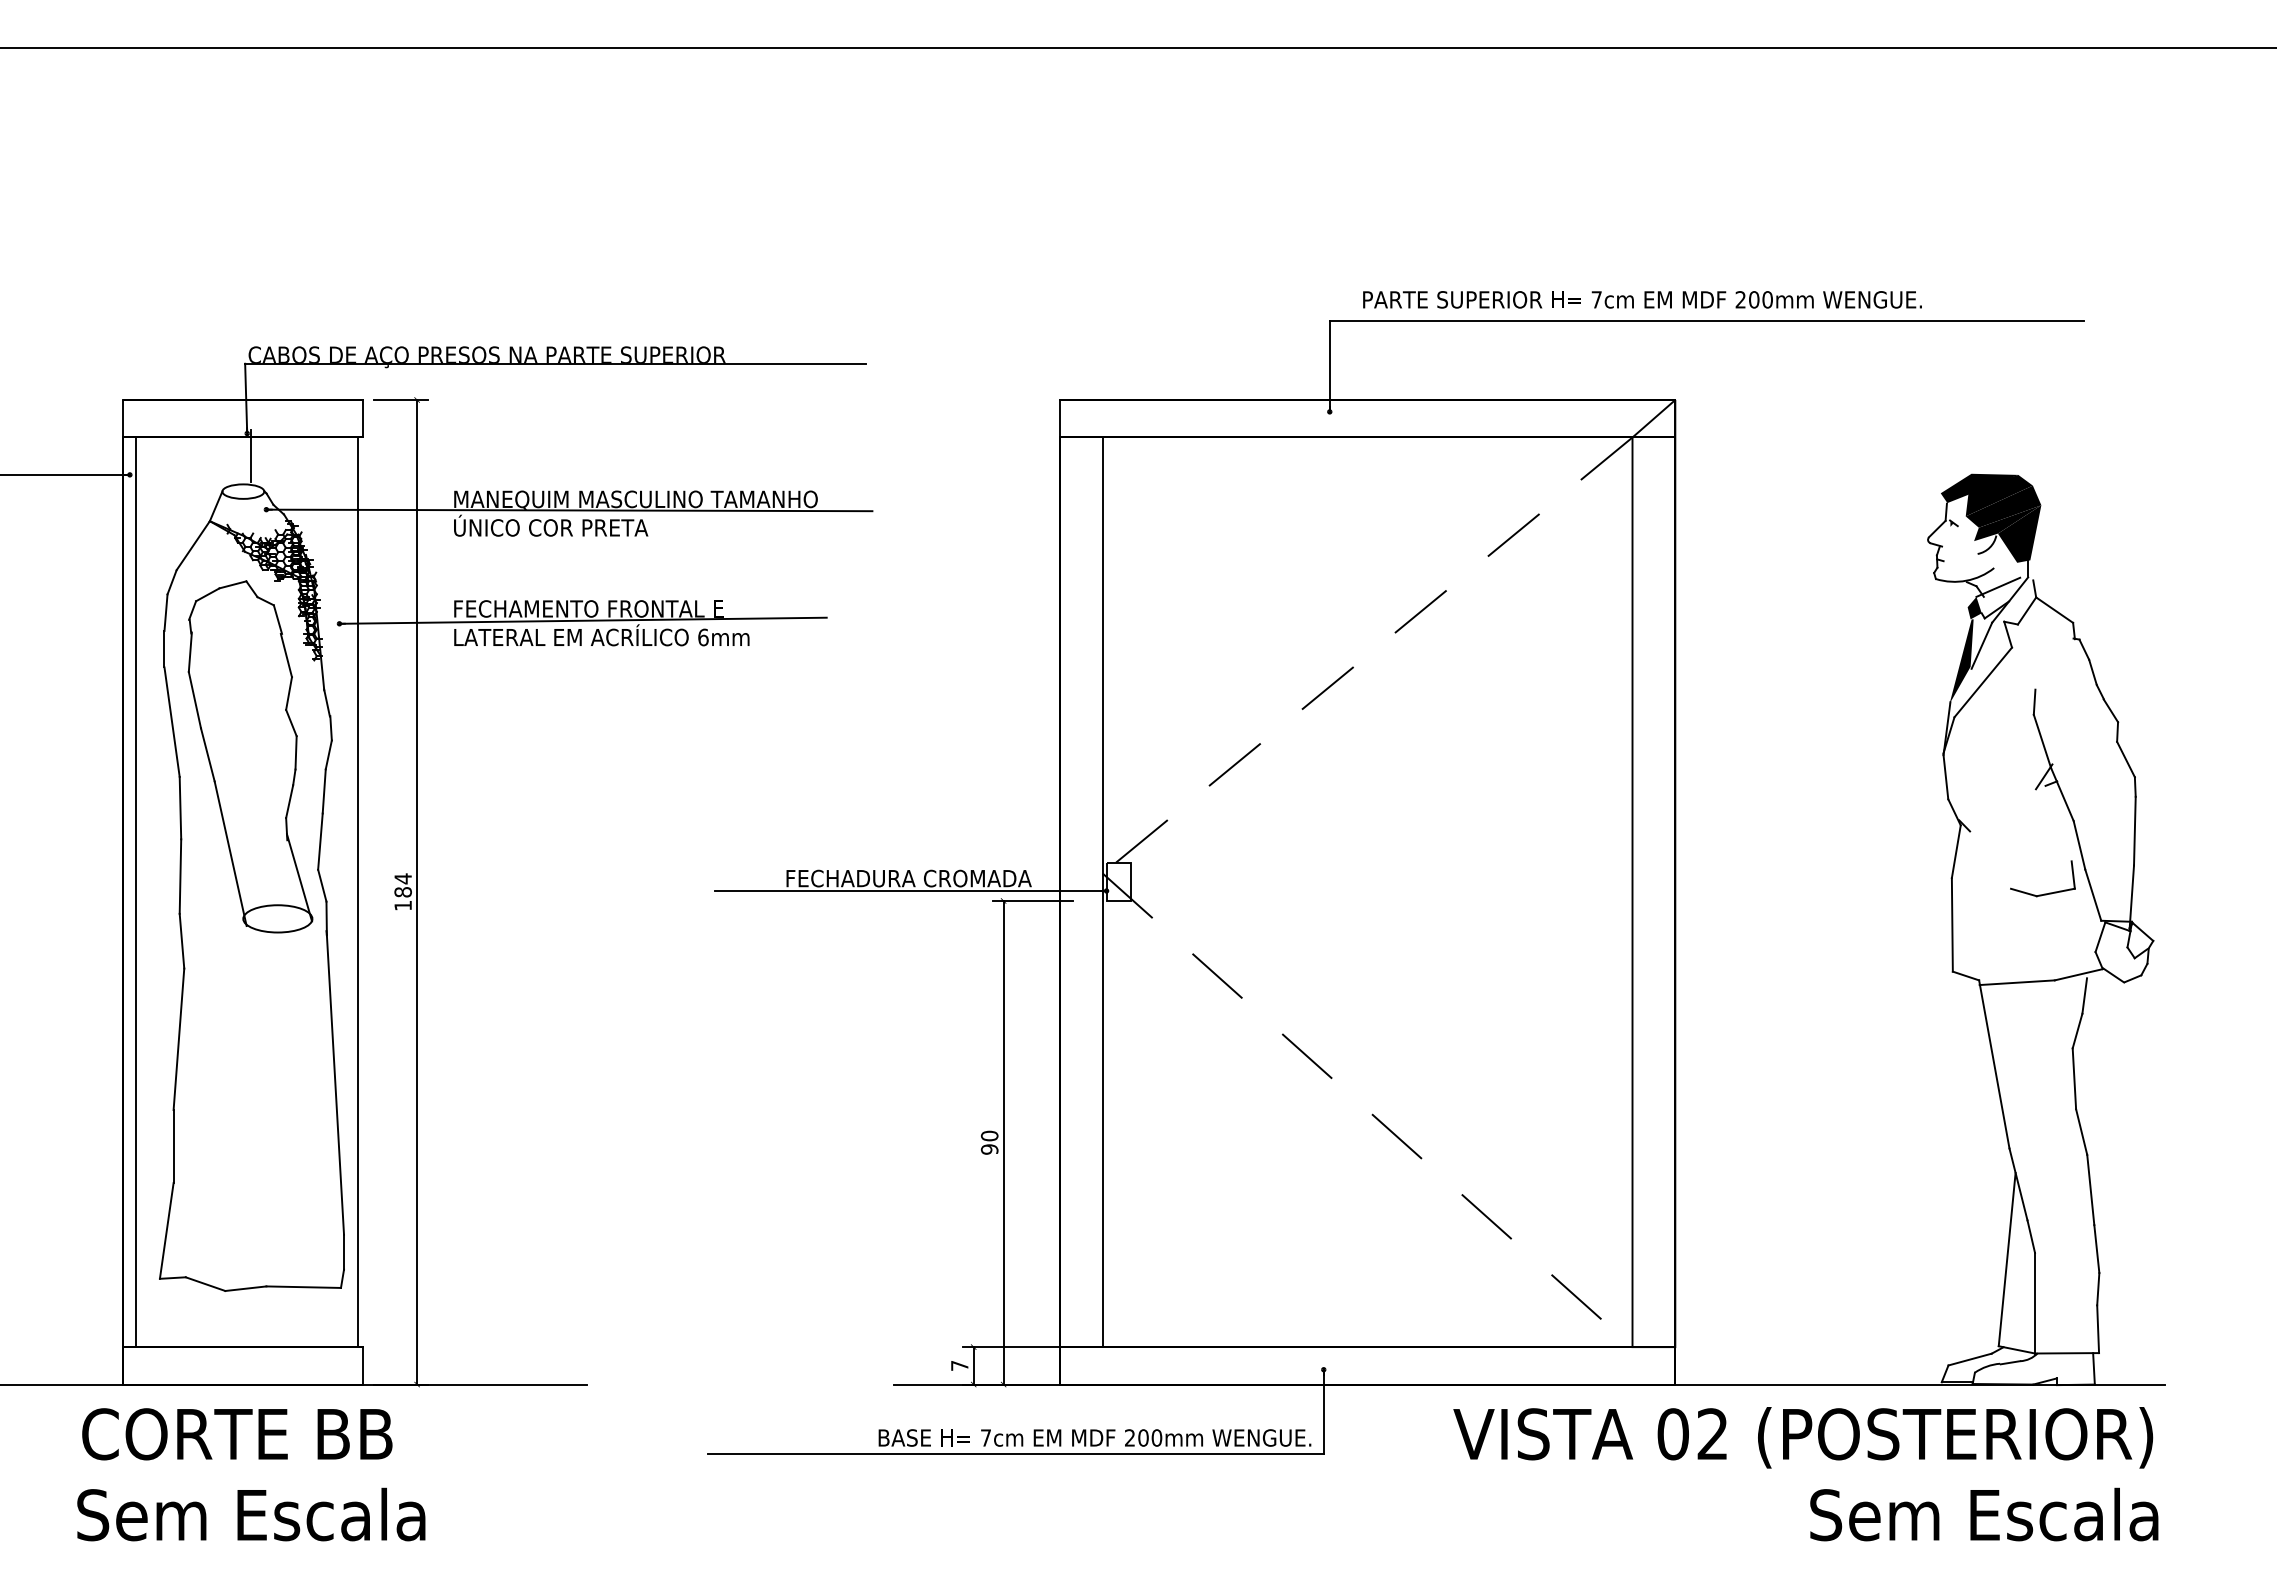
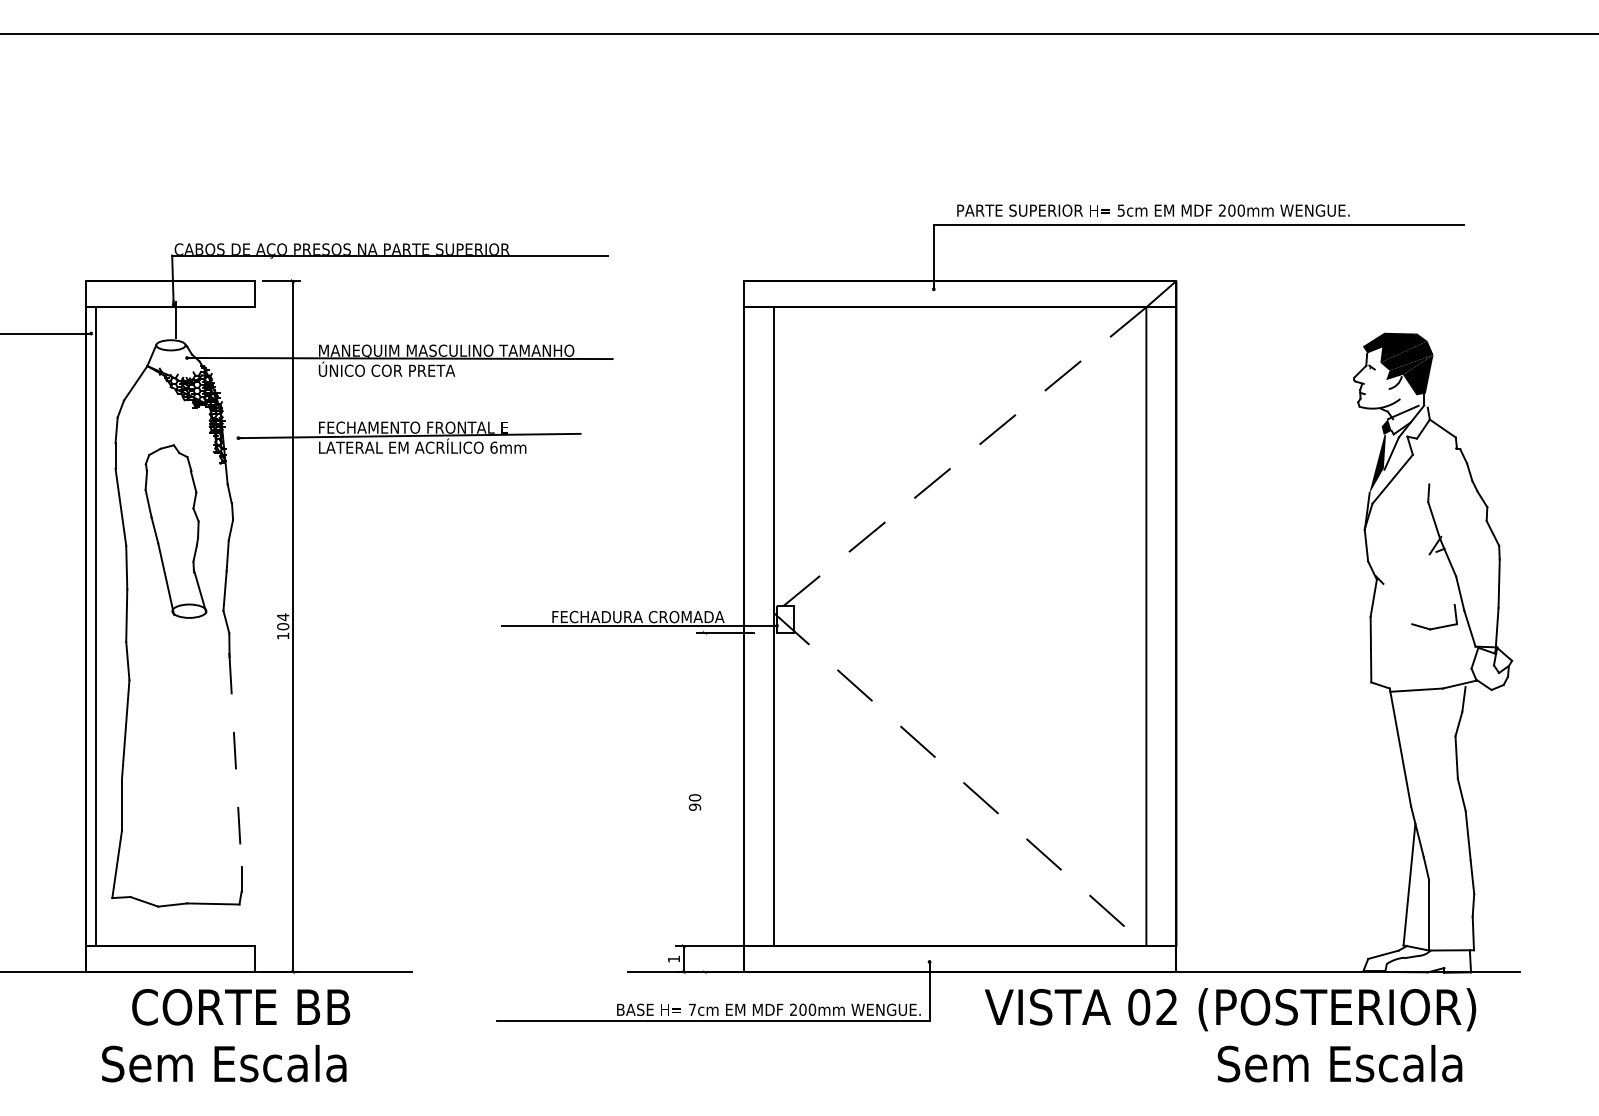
text: (1596, 299) -> (1121, 210), 7cm -> 5cm
part: (250, 756) -> (175, 531), size x0.7
line: (358, 892) -> (251, 626), removed
text: (402, 892) -> (282, 626), 184 -> 104
line: (335, 1085) -> (235, 762), solid -> dashed
line: (1003, 1142) -> (704, 802), removed
text: (959, 1365) -> (673, 958), 7 -> 1
text: (237, 1434) -> (241, 1007), moved
text: (1803, 1437) -> (1230, 1009), moved
text: (251, 1514) -> (224, 1063), moved
text: (1984, 1514) -> (1340, 1063), moved

